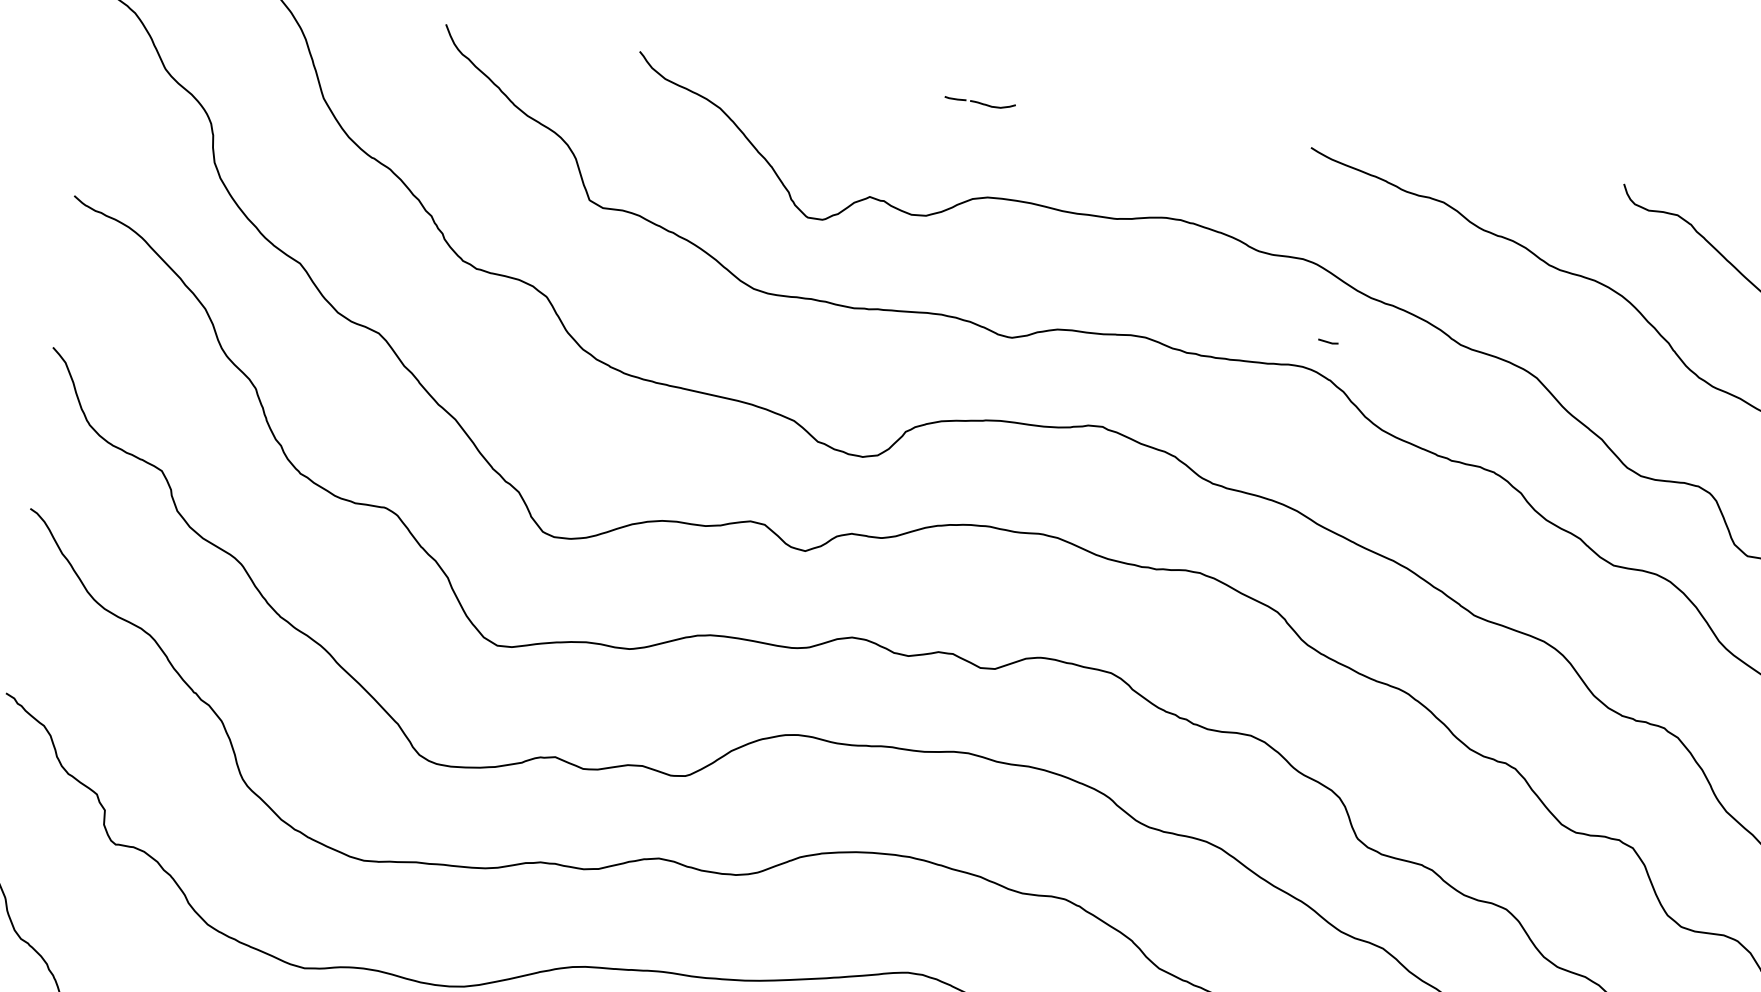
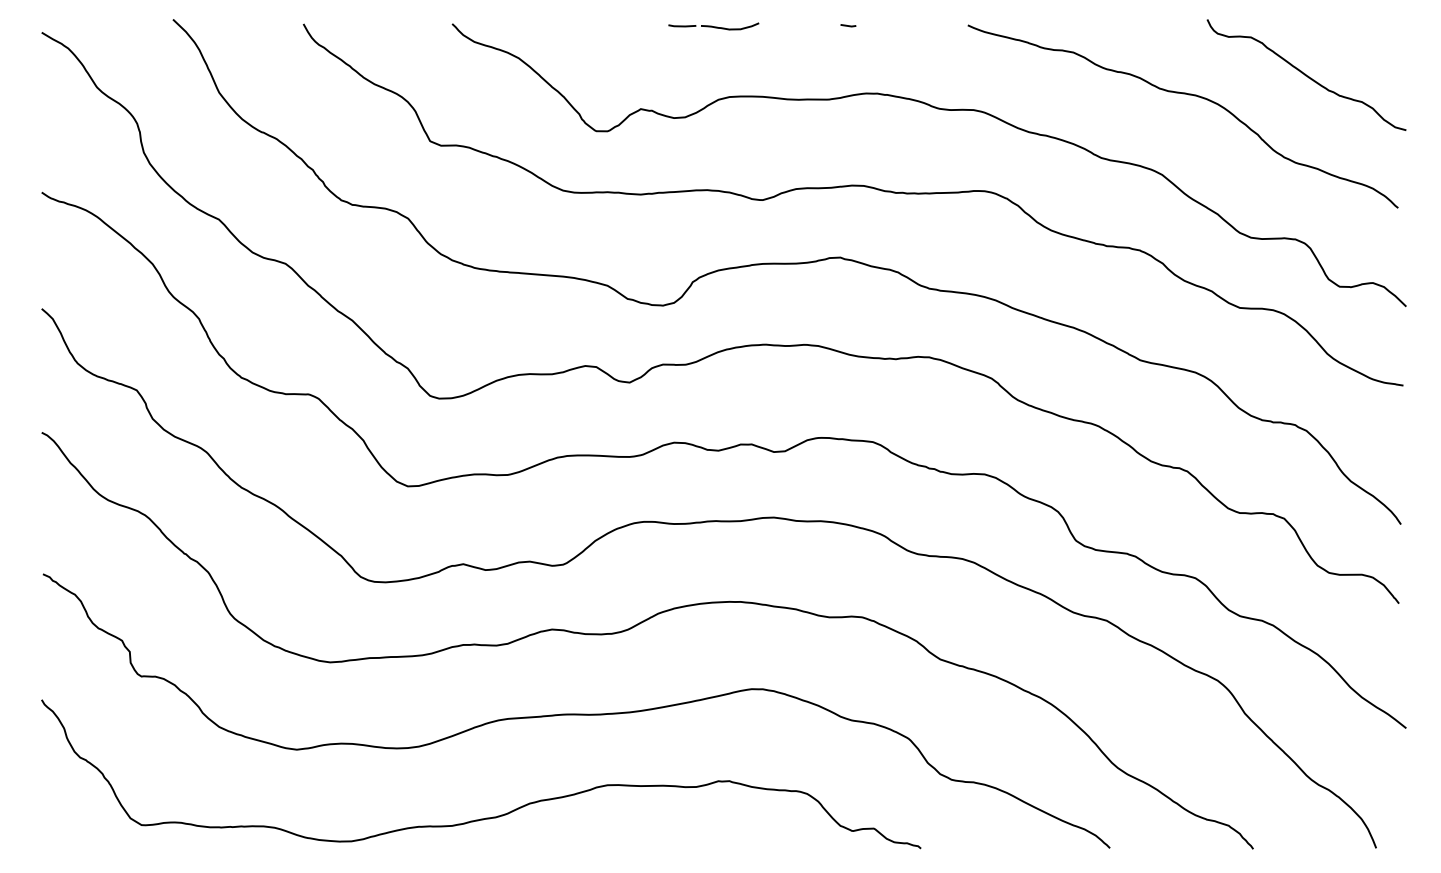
part: (979, 102) -> (713, 26), size x1.67
line: (1328, 341) -> (848, 25), moved

